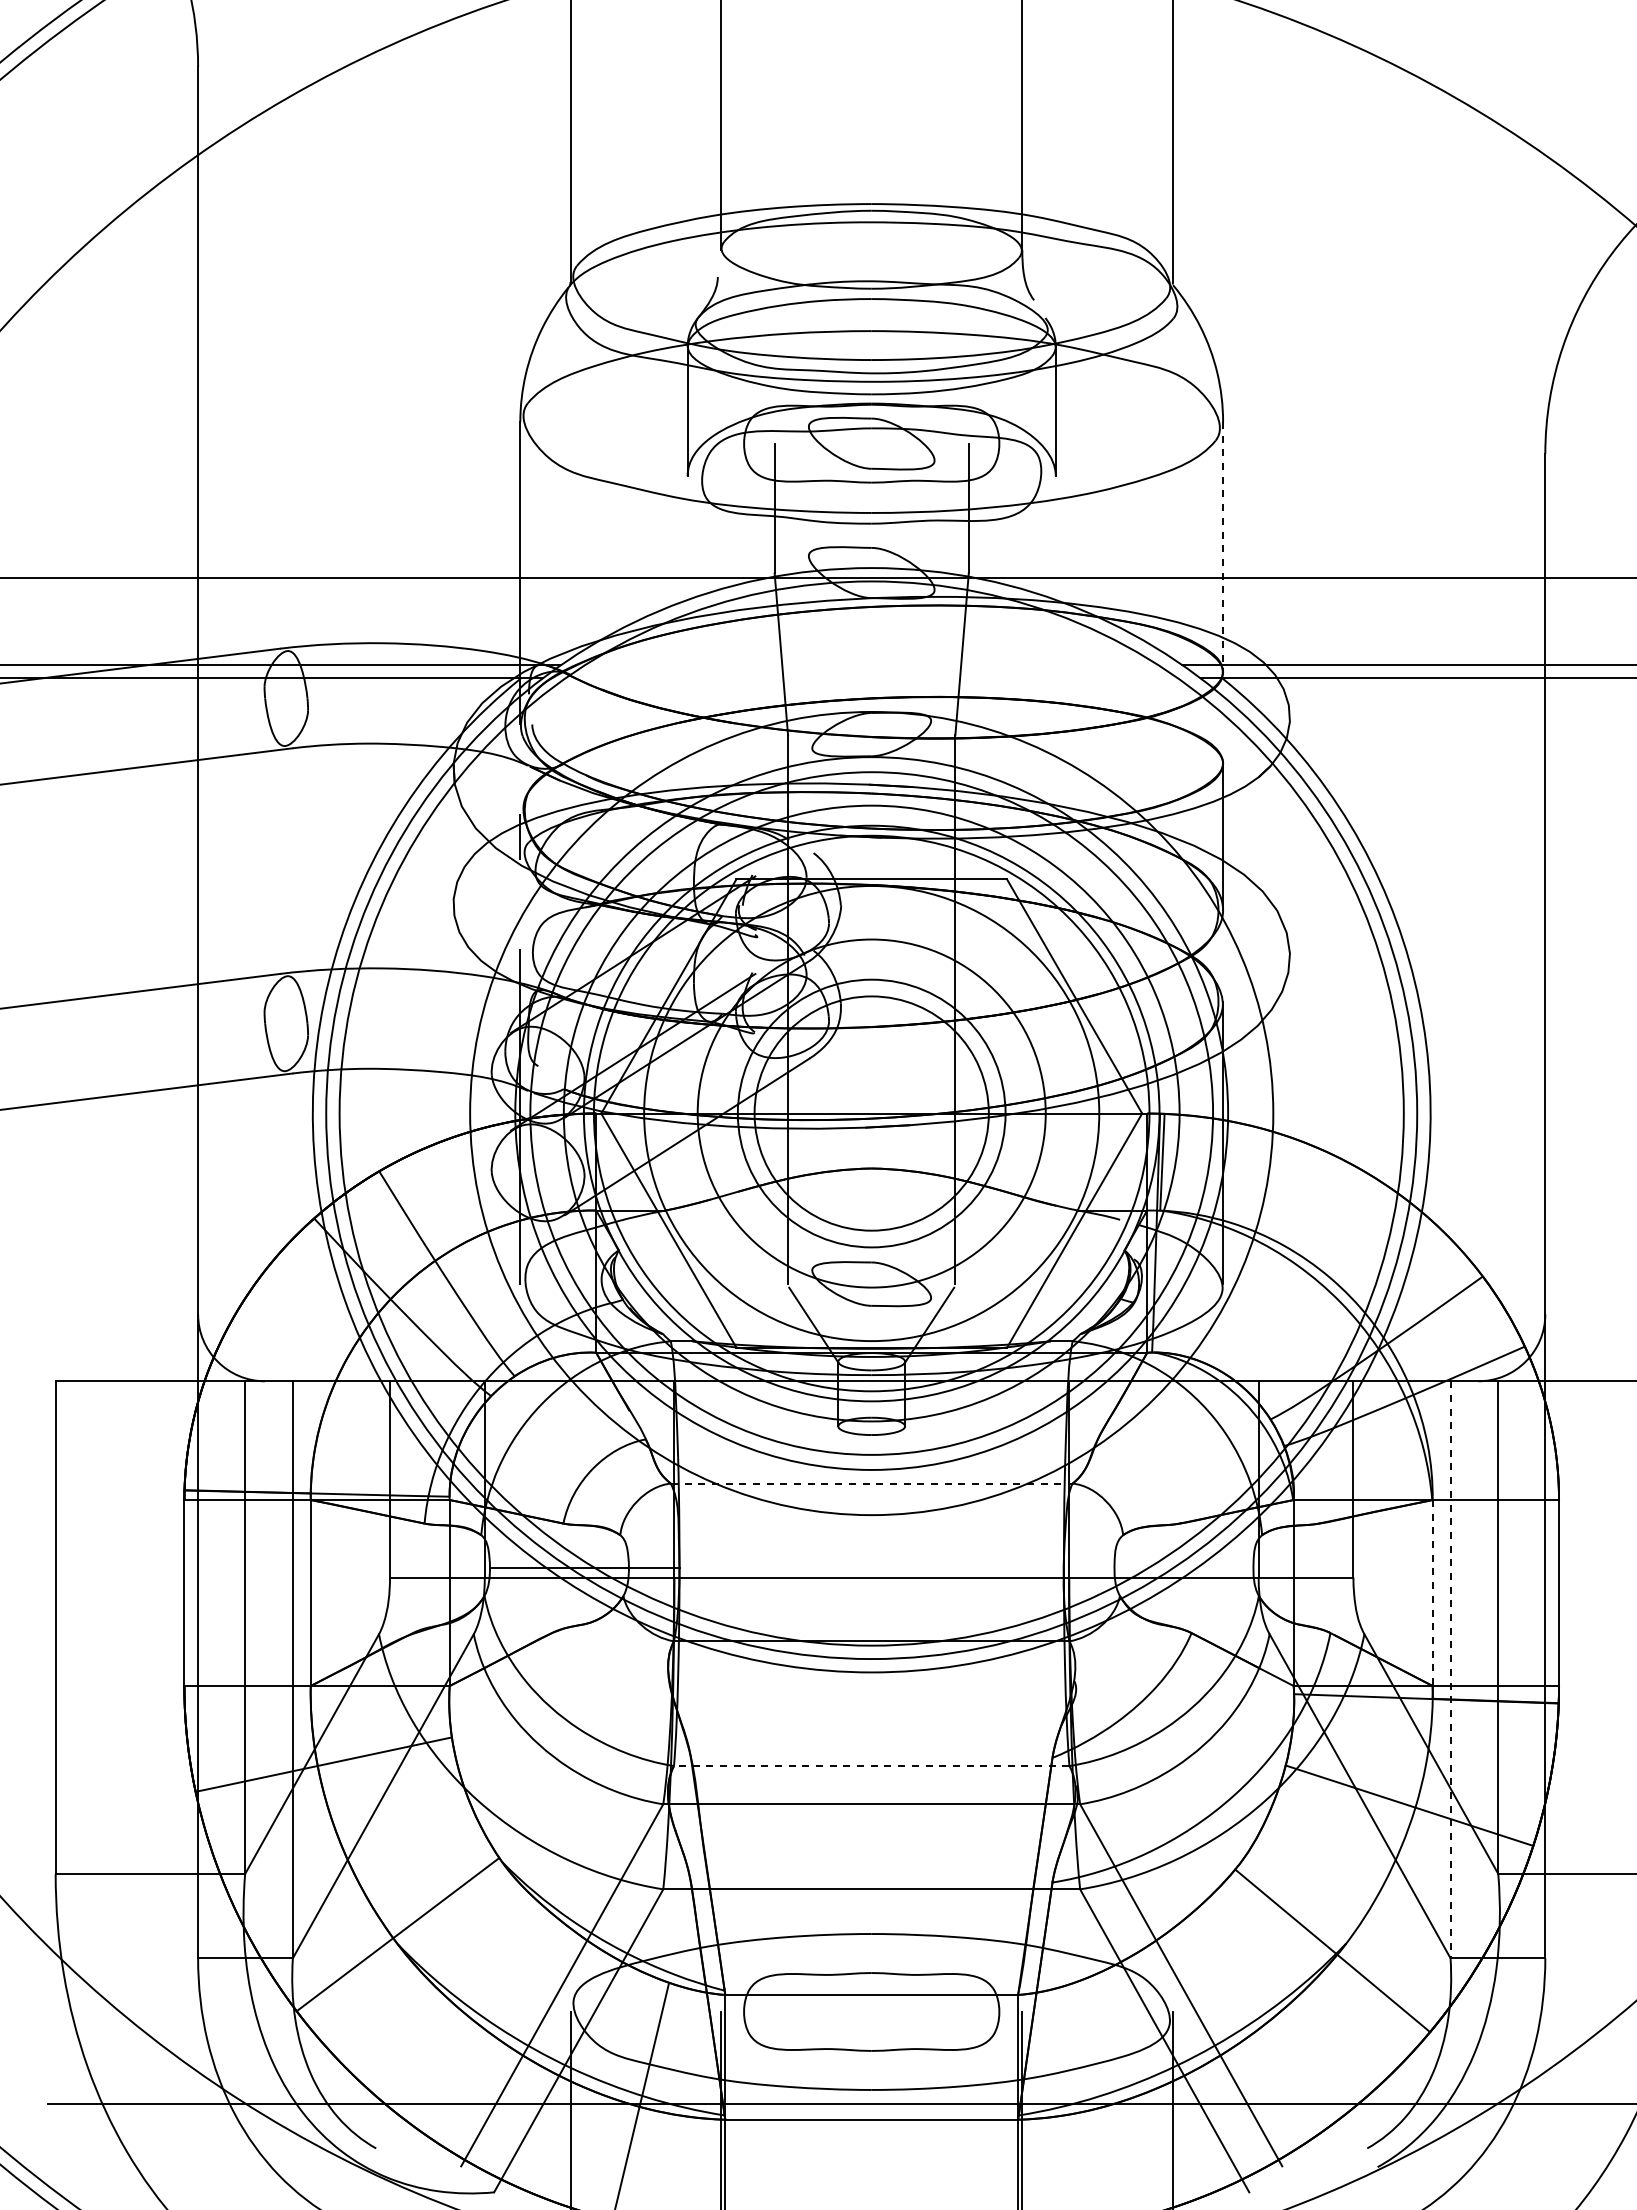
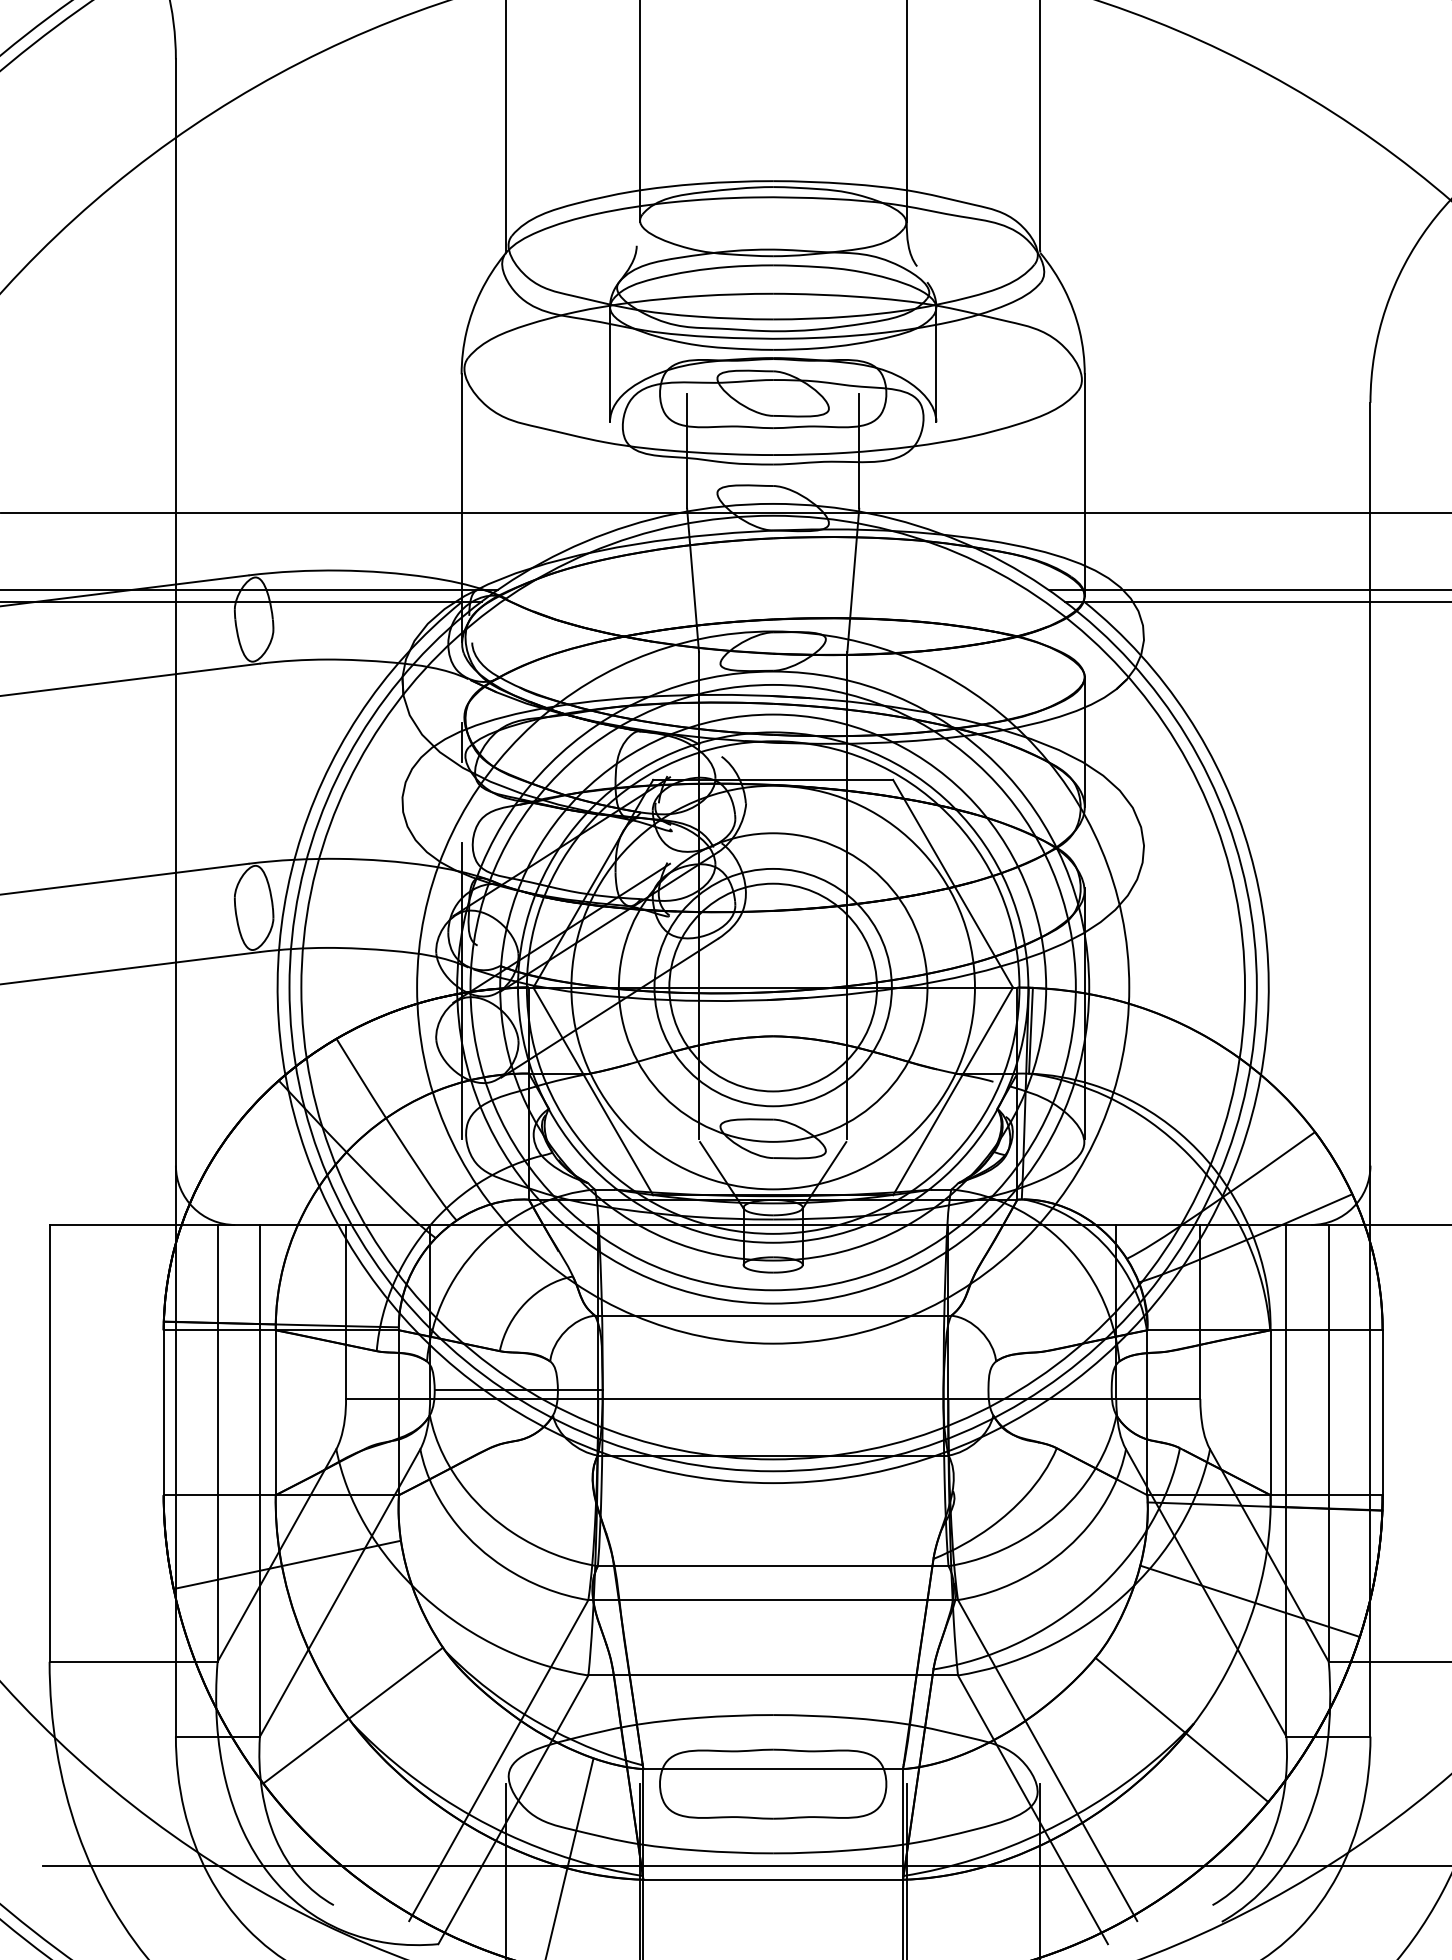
line: (1223, 547) -> (1085, 485), dashed -> solid
line: (871, 1483) -> (772, 1315), dashed -> solid
line: (1432, 1593) -> (1270, 1413), dashed -> solid
line: (1450, 1669) -> (1286, 1480), dashed -> solid
line: (871, 1766) -> (772, 1566), dashed -> solid

